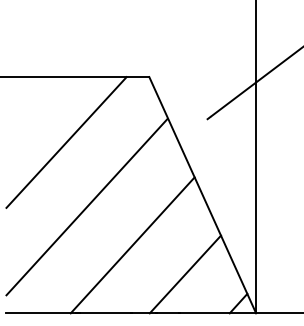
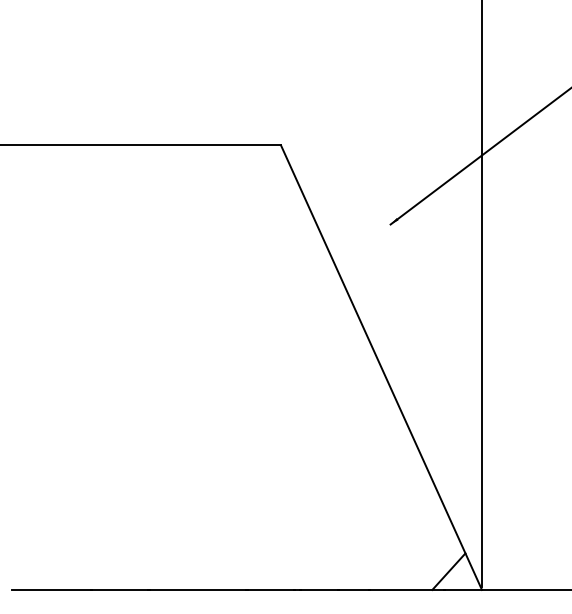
line: (66, 142) -> (125, 268), removed
line: (86, 207) -> (162, 390), removed
line: (132, 245) -> (249, 462), removed
line: (184, 274) -> (347, 516), removed

